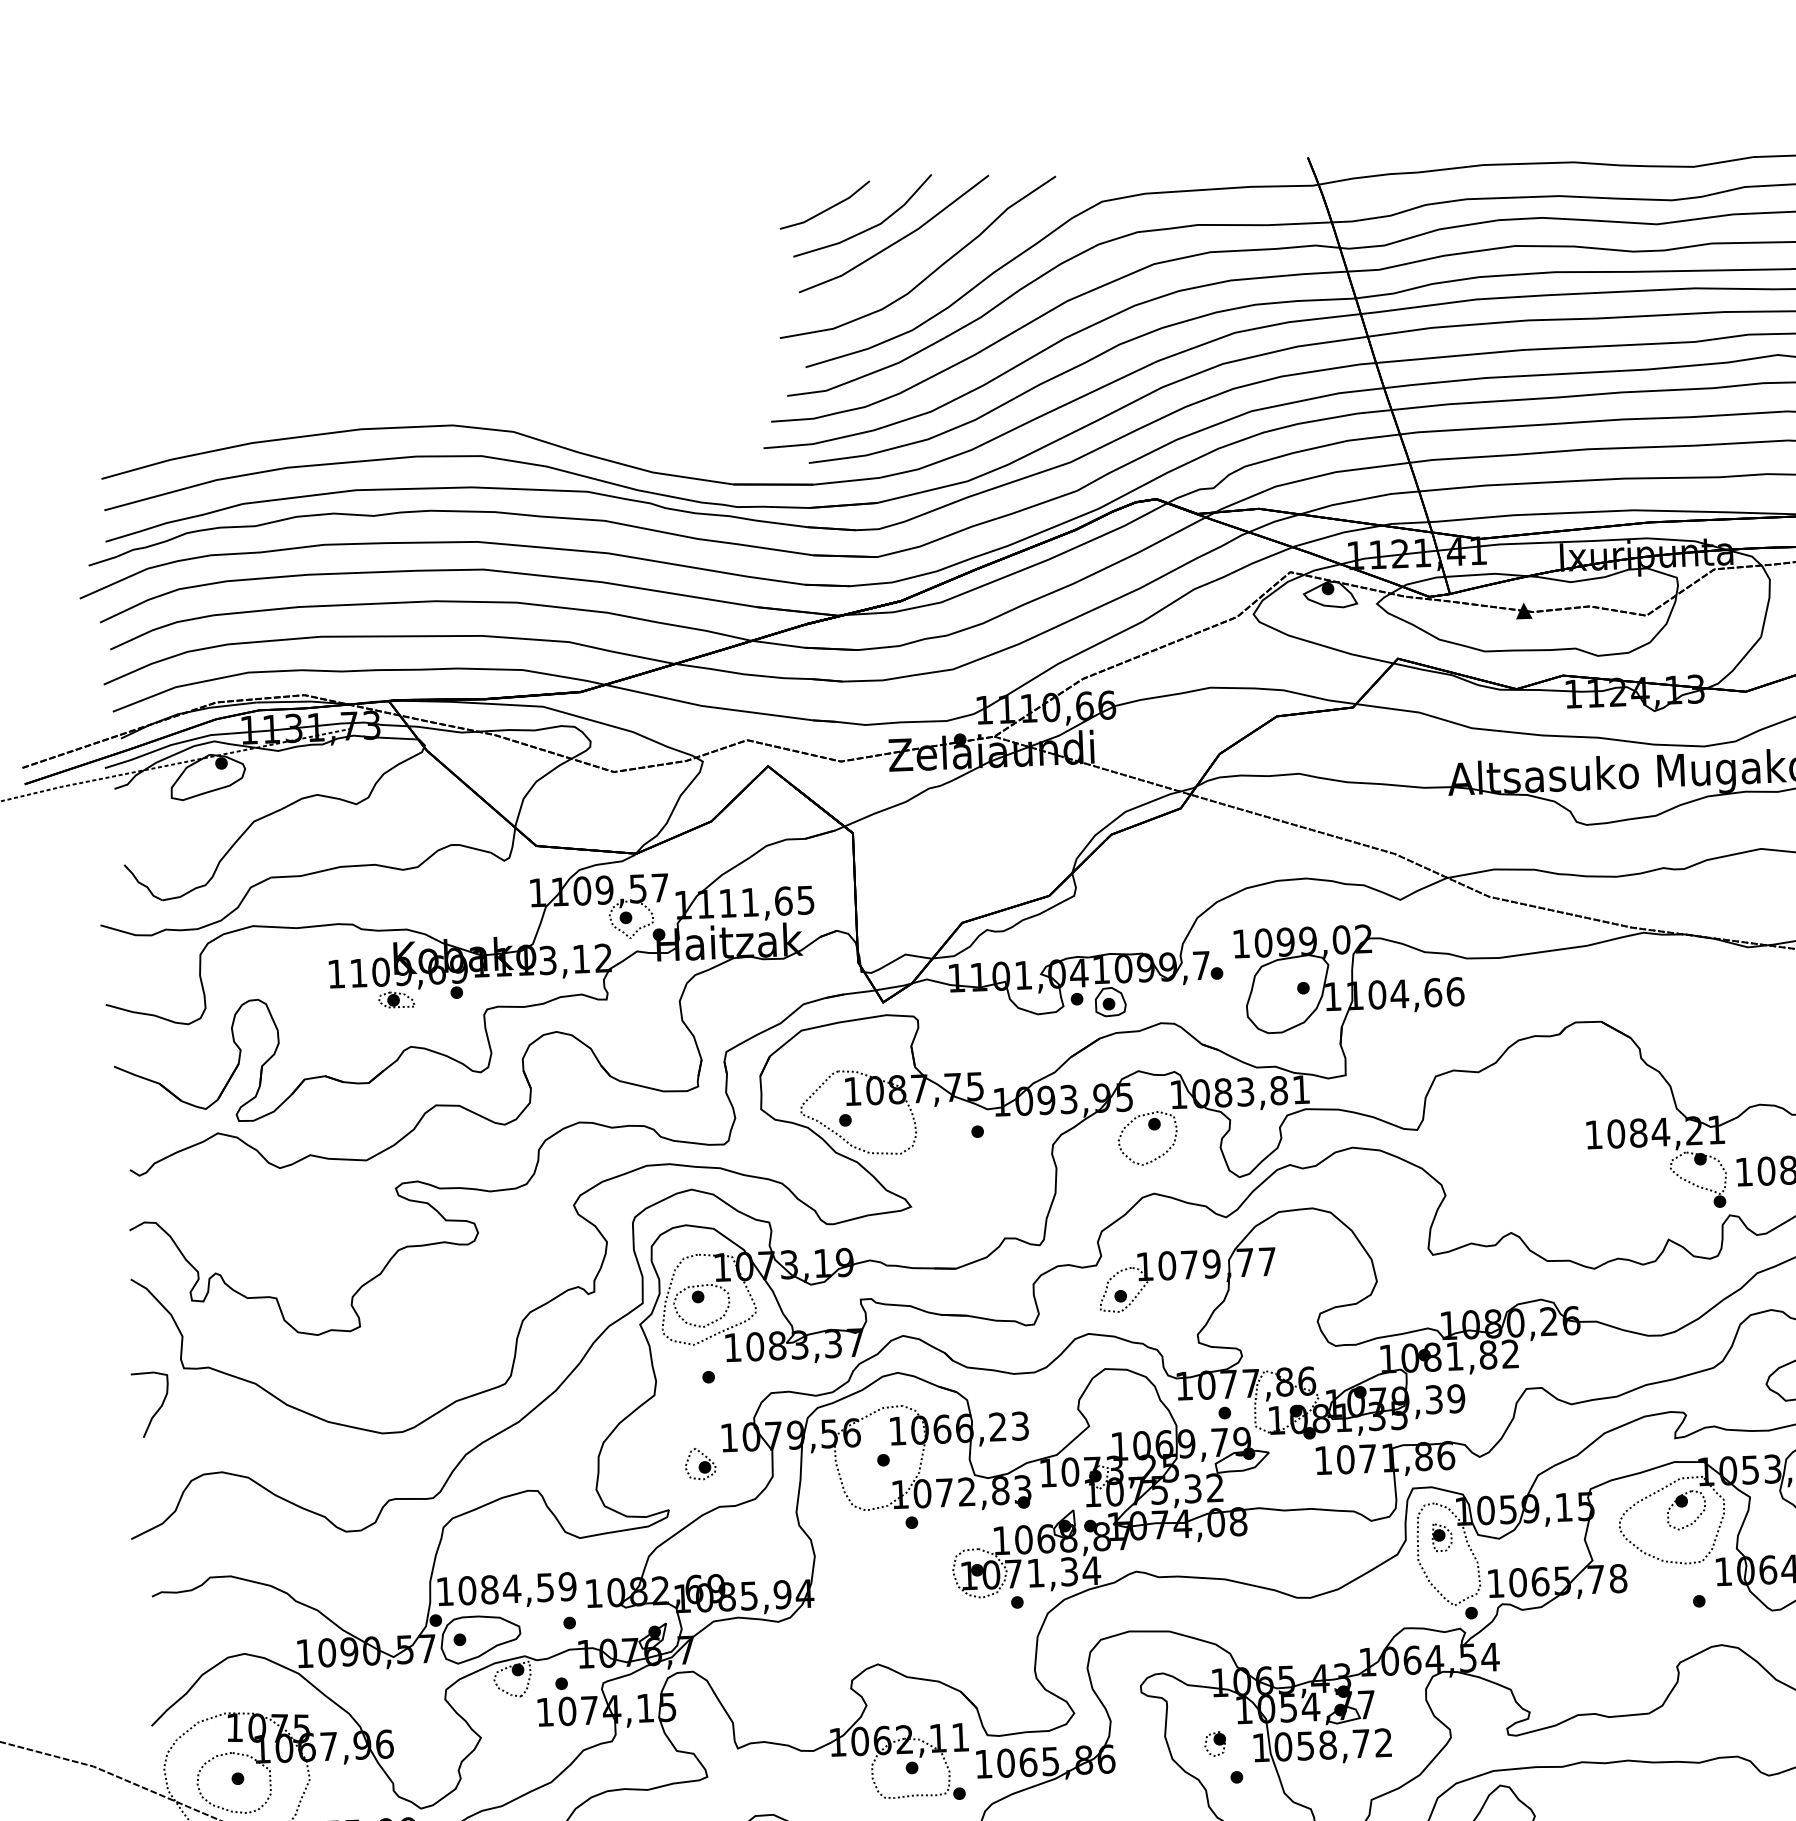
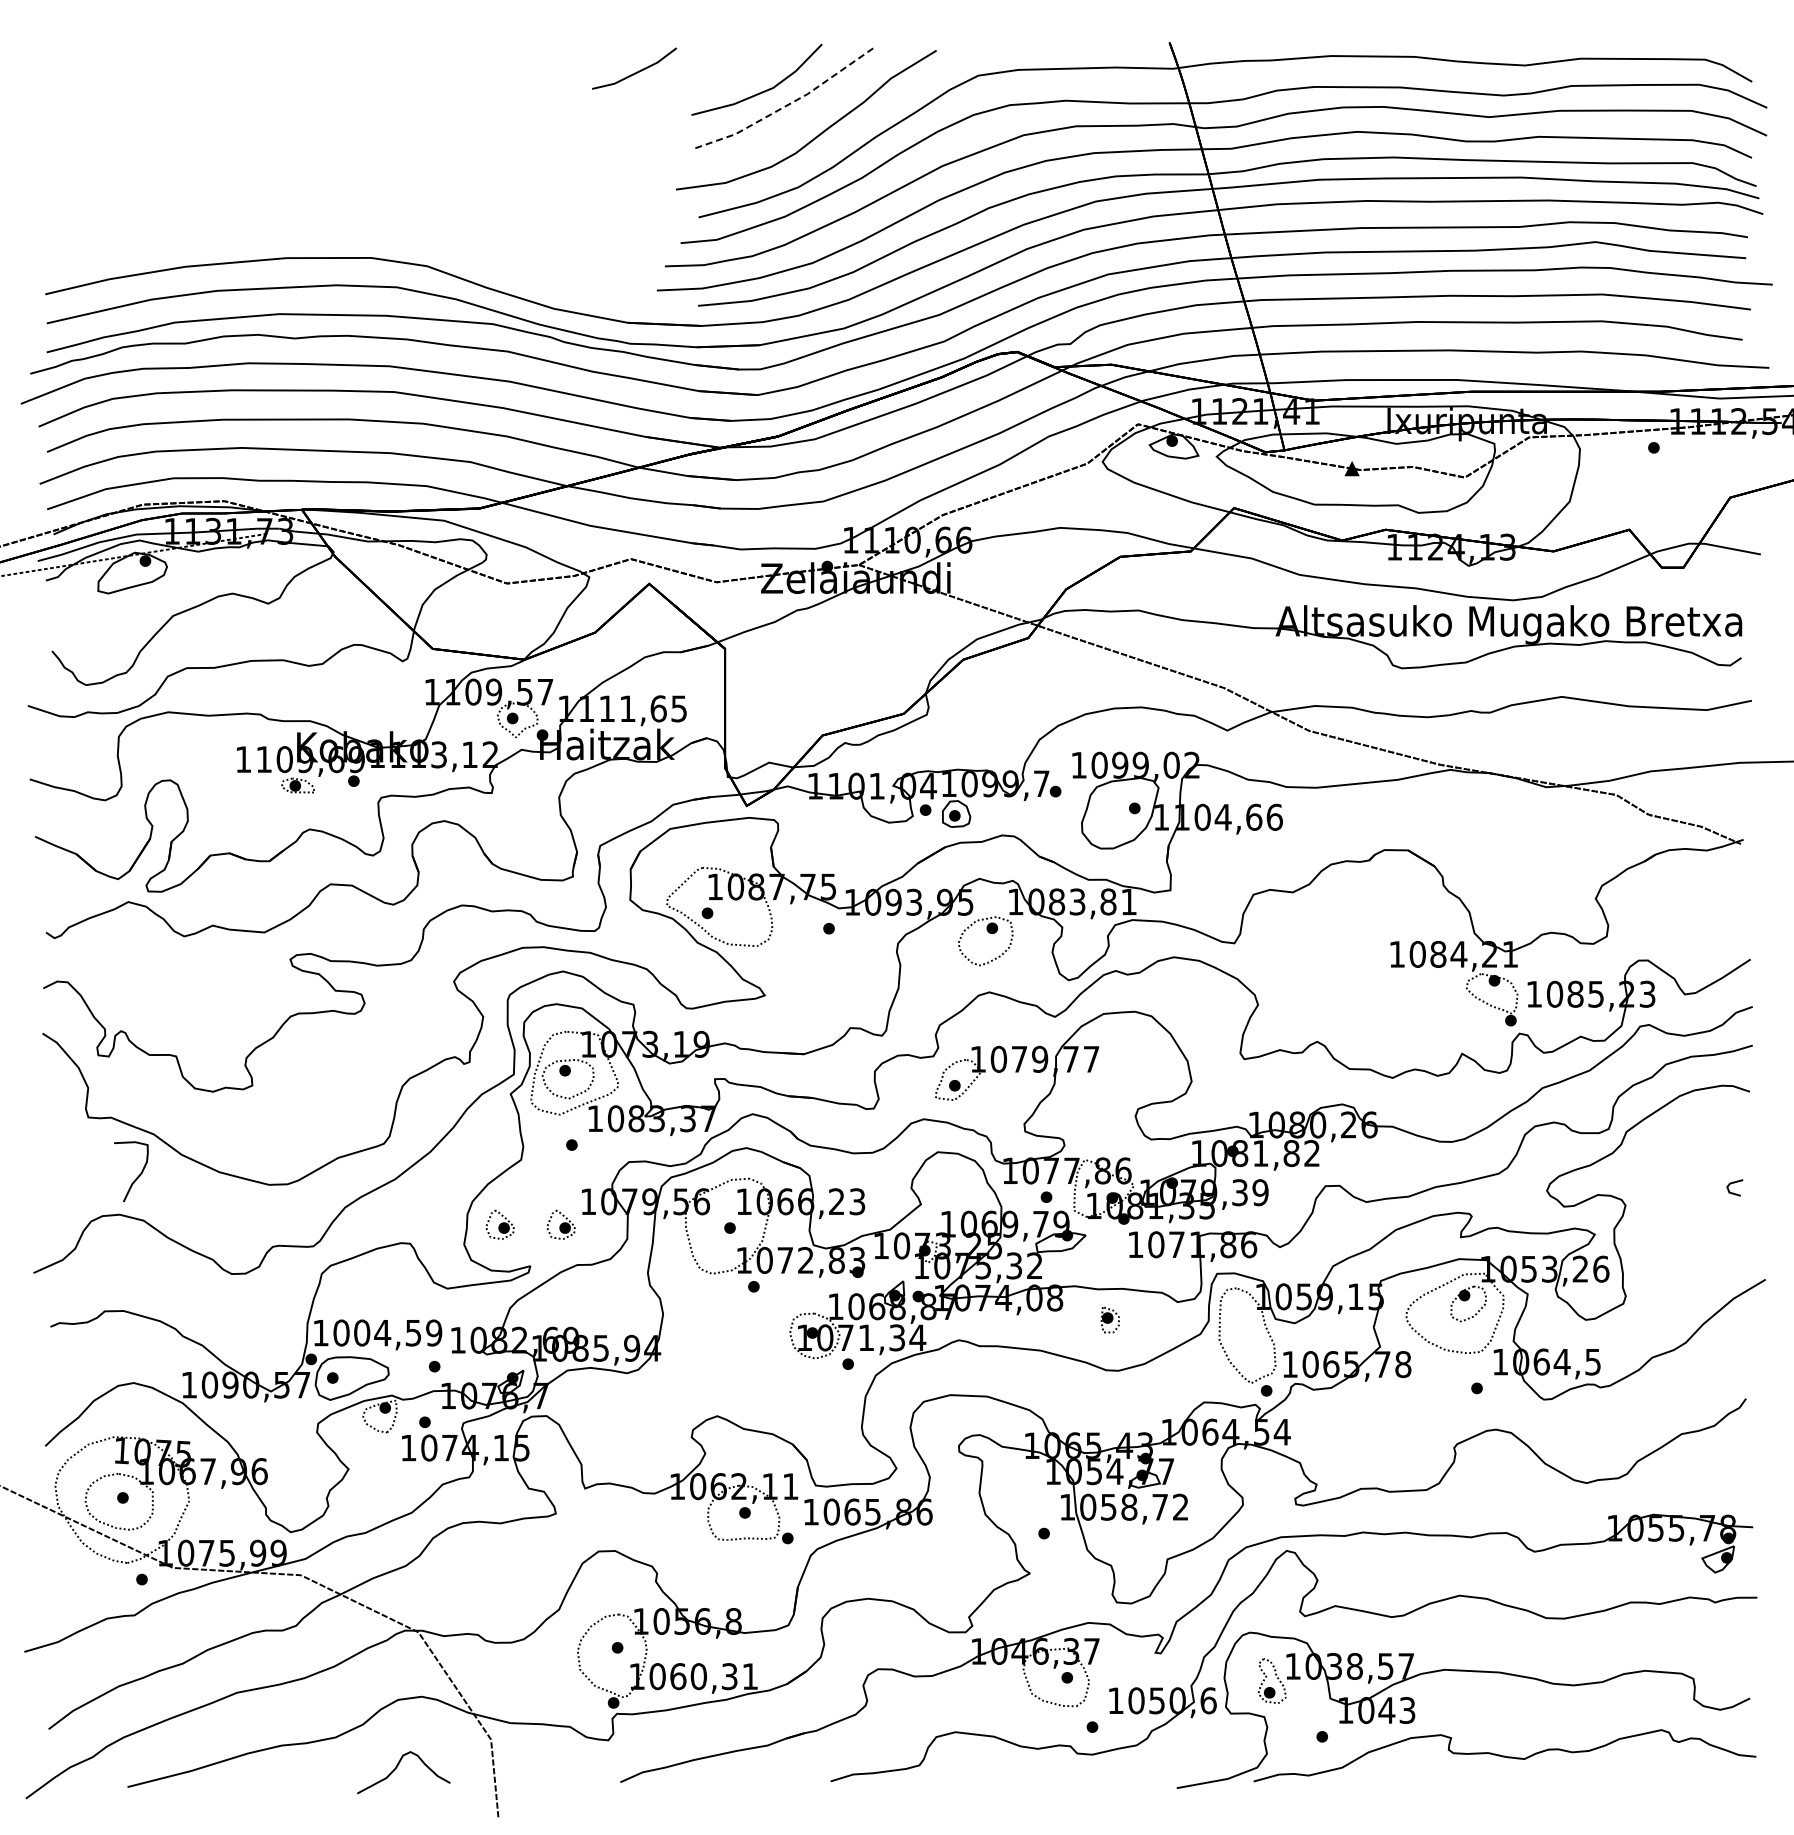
line: (827, 208) -> (636, 71), moved
line: (897, 241) -> (788, 104), solid -> dashed
curve: (157, 1409) -> (137, 1176), moved
part: (633, 1466) -> (499, 1224), added
part: (1441, 1536) -> (1109, 1319), moved
text: (490, 1589) -> (362, 1332), 1084,59 -> 1004,59
part: (1215, 1744) -> (1025, 1502), removed

